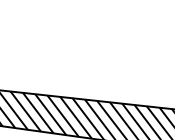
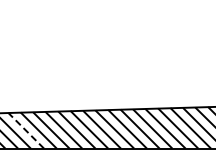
line: (25, 111) -> (25, 130), solid -> dashed

